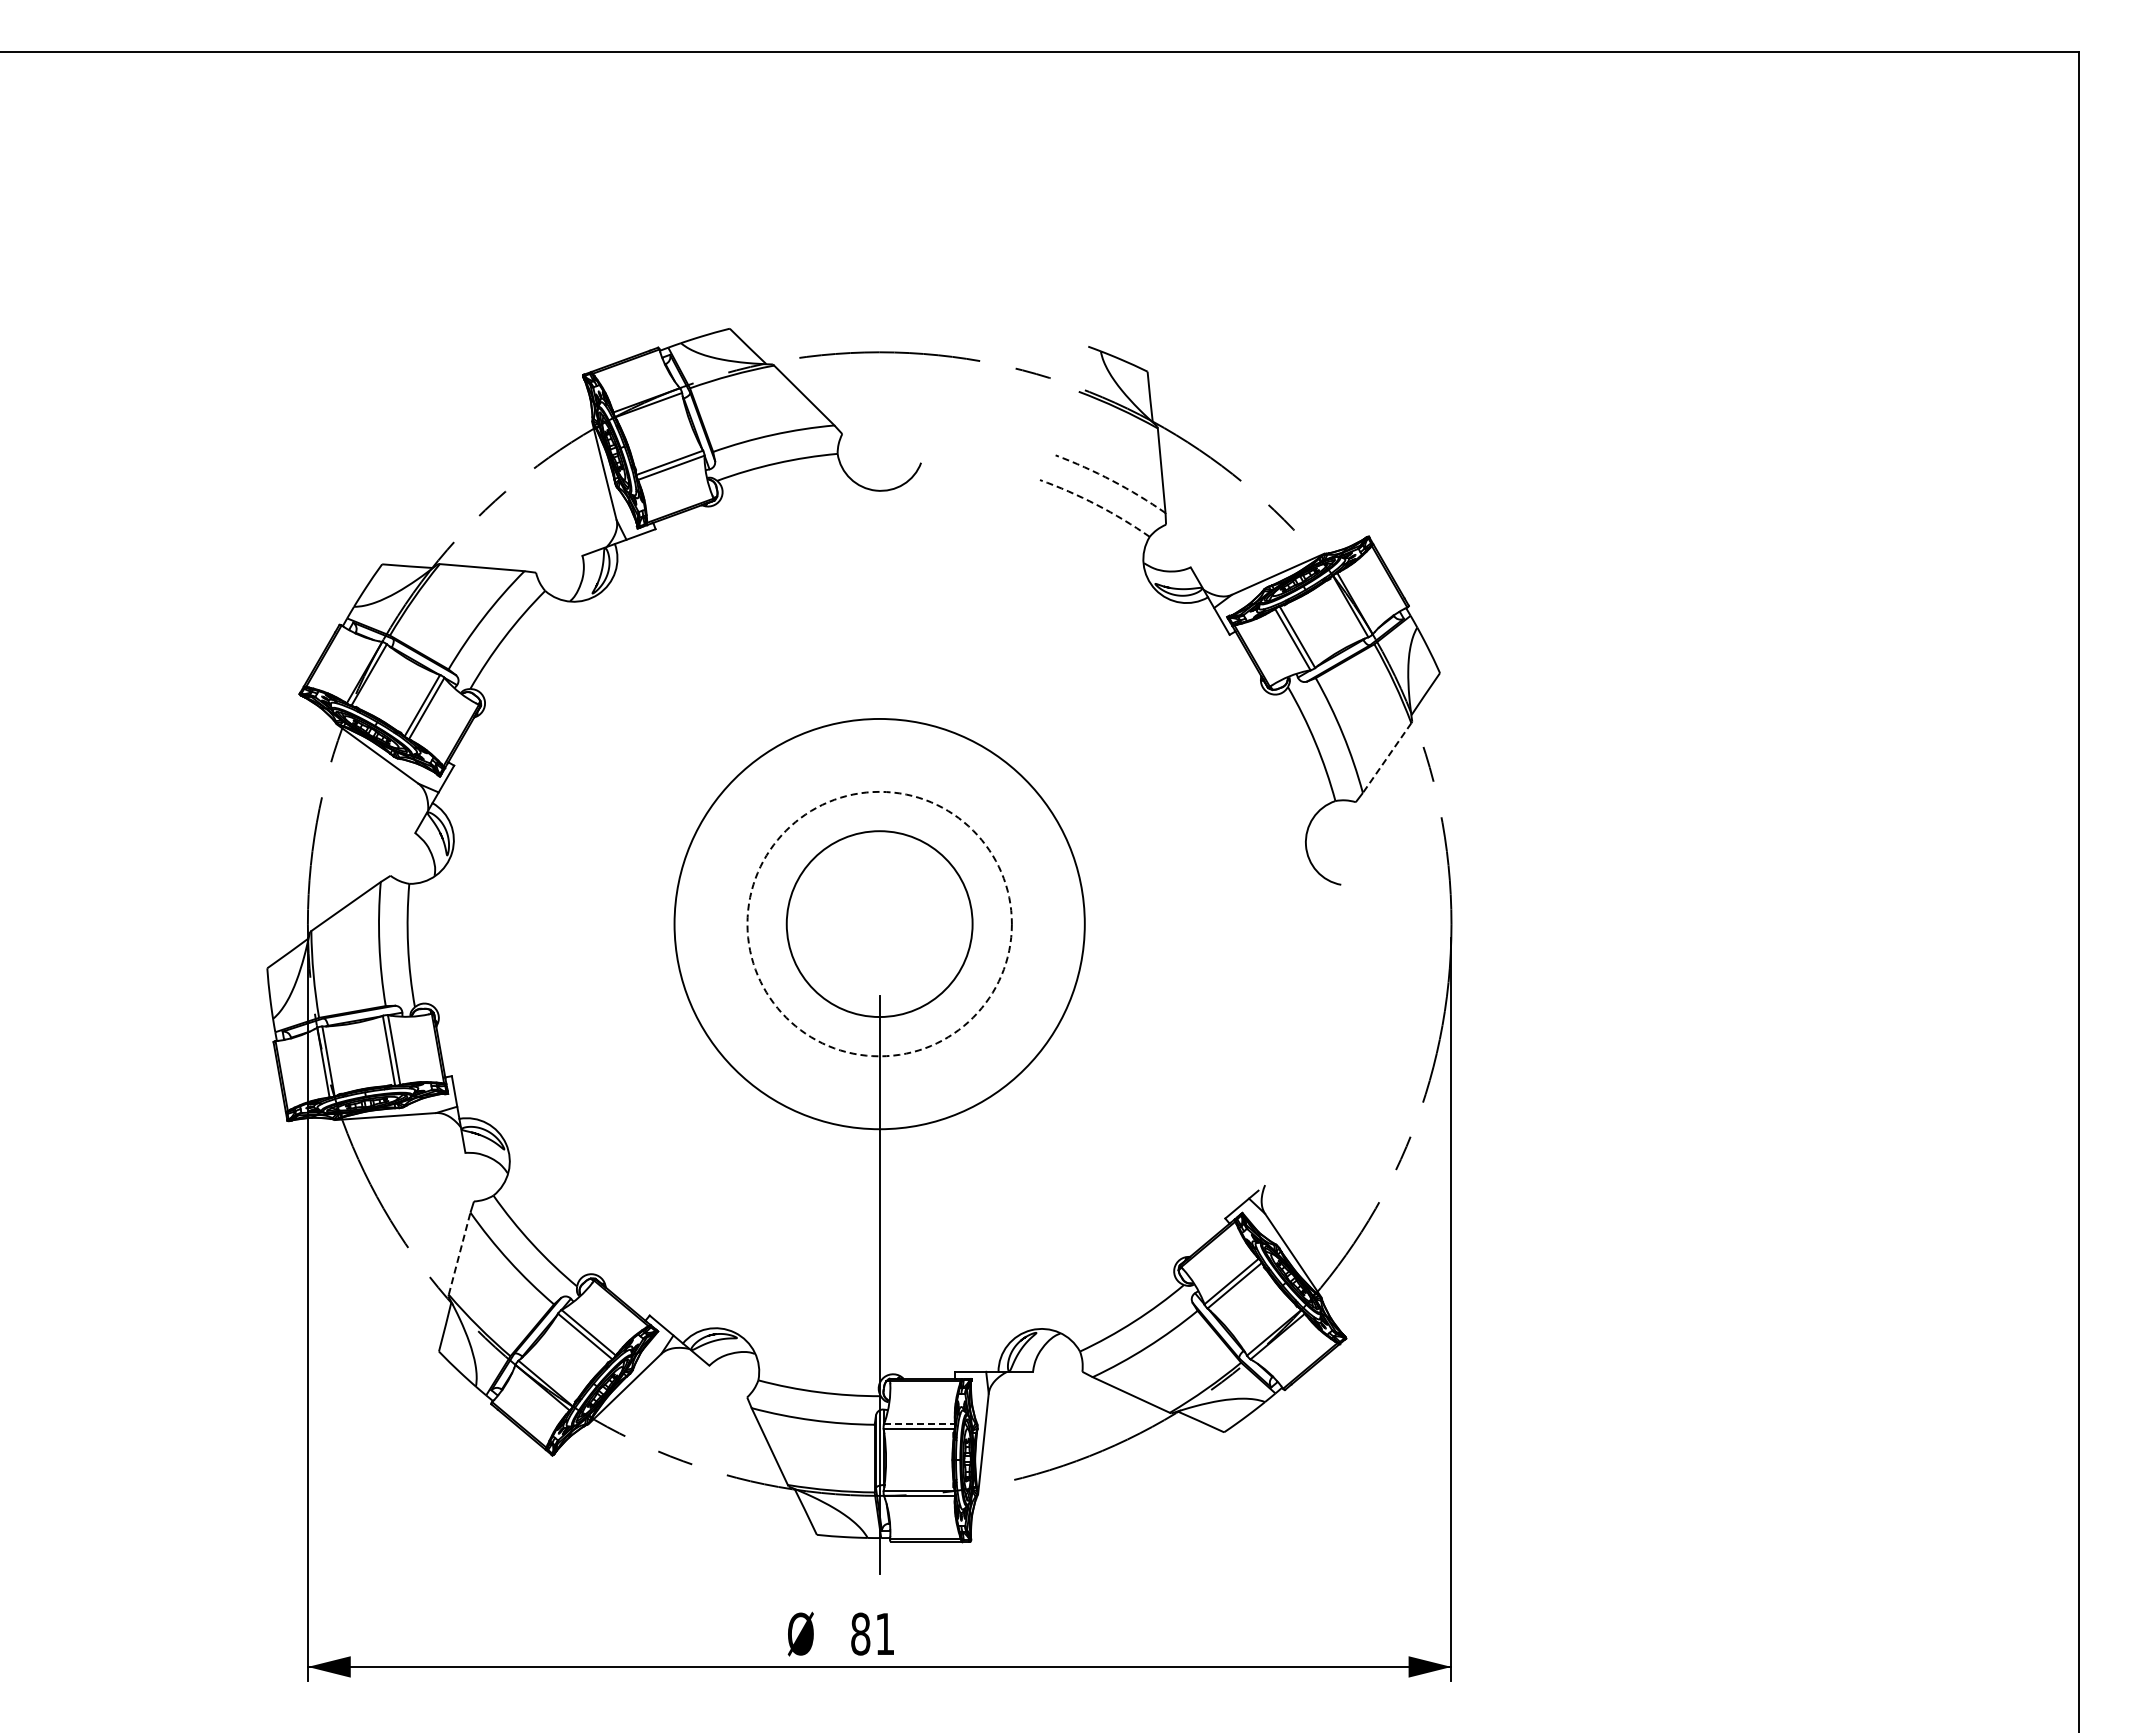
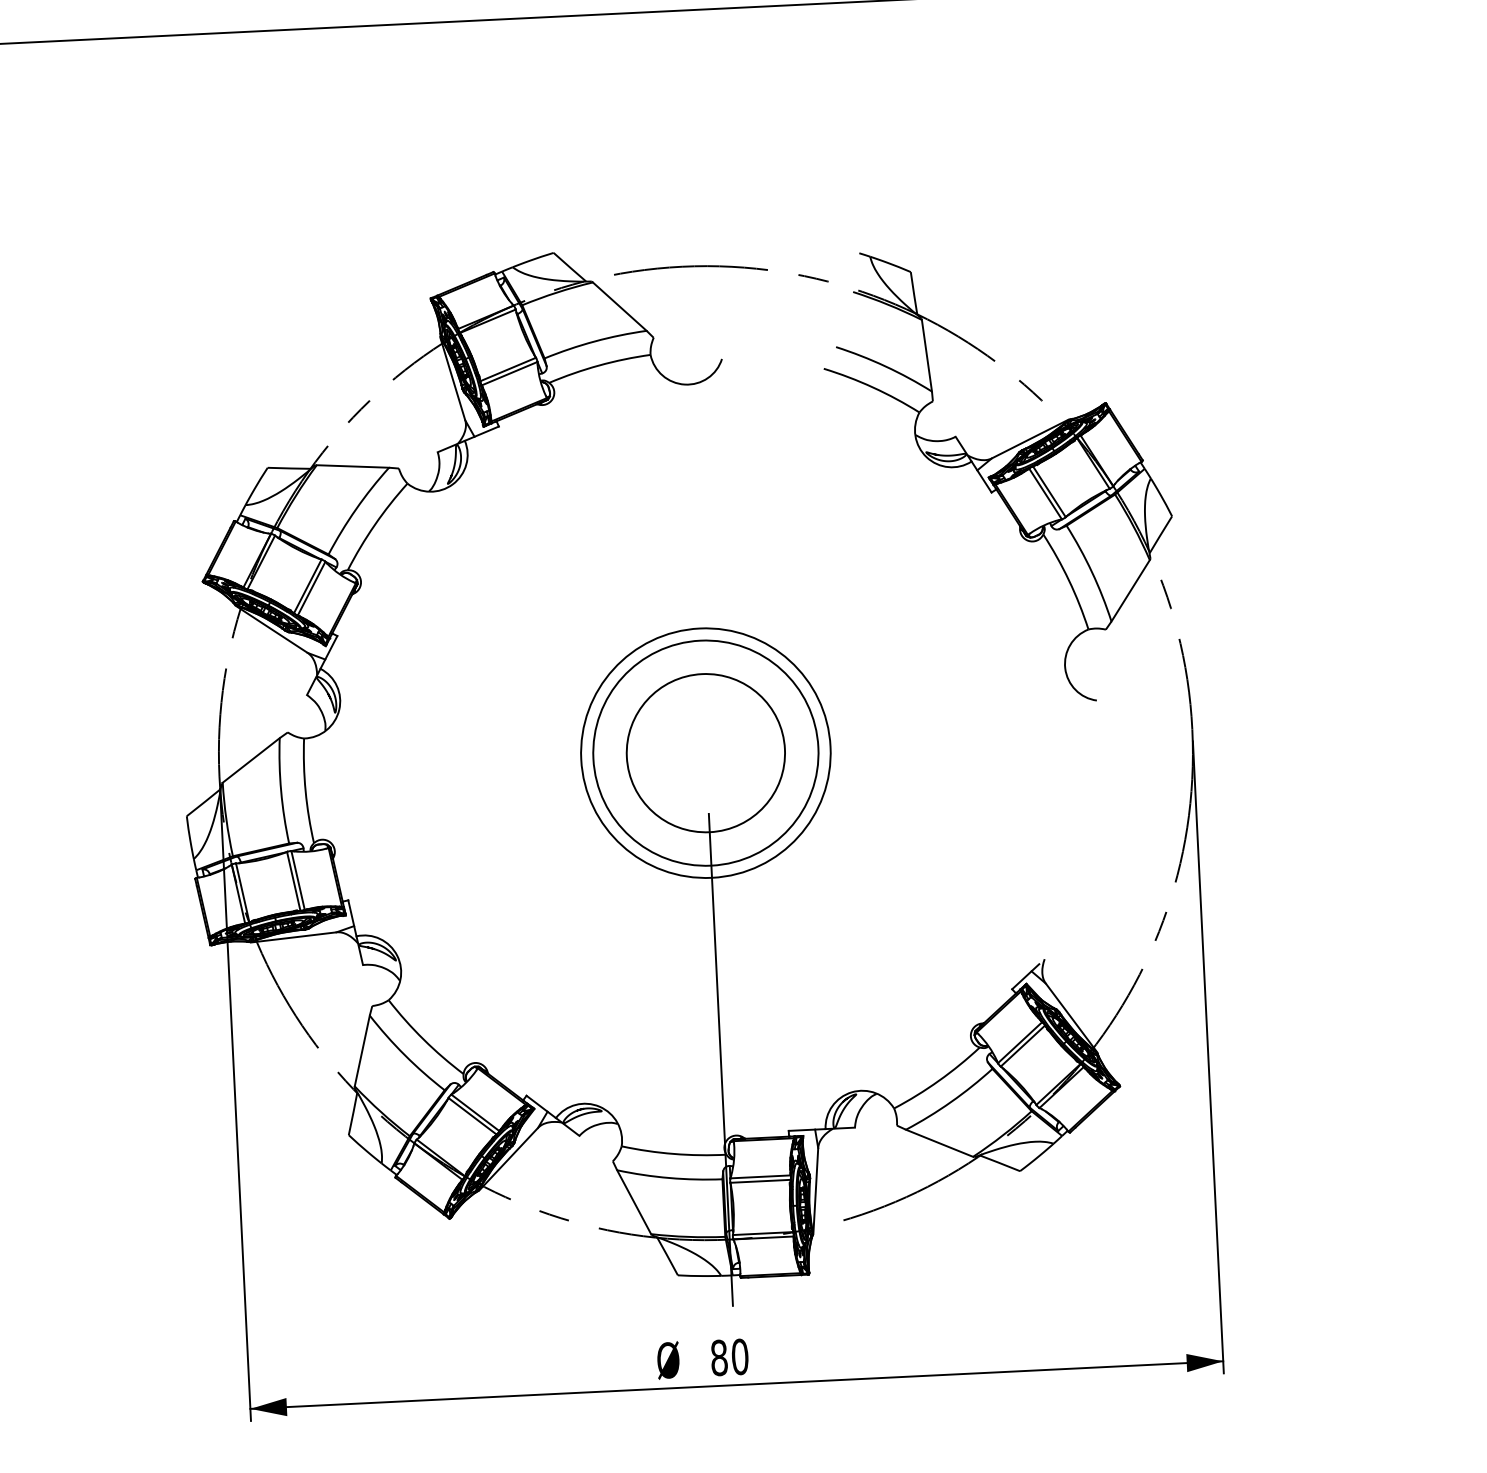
arc: (1112, 480) -> (885, 366), dashed -> solid
arc: (1096, 504) -> (872, 387), dashed -> solid
line: (1386, 758) -> (1130, 591), dashed -> solid
circle: (879, 923) -> (705, 752), dashed -> solid
circle: (879, 923) -> (705, 752), size x0.71
line: (459, 1253) -> (362, 1050), dashed -> solid
line: (919, 1424) -> (760, 1177), dashed -> solid
text: (884, 1633) -> (739, 1356), 81 -> 80

